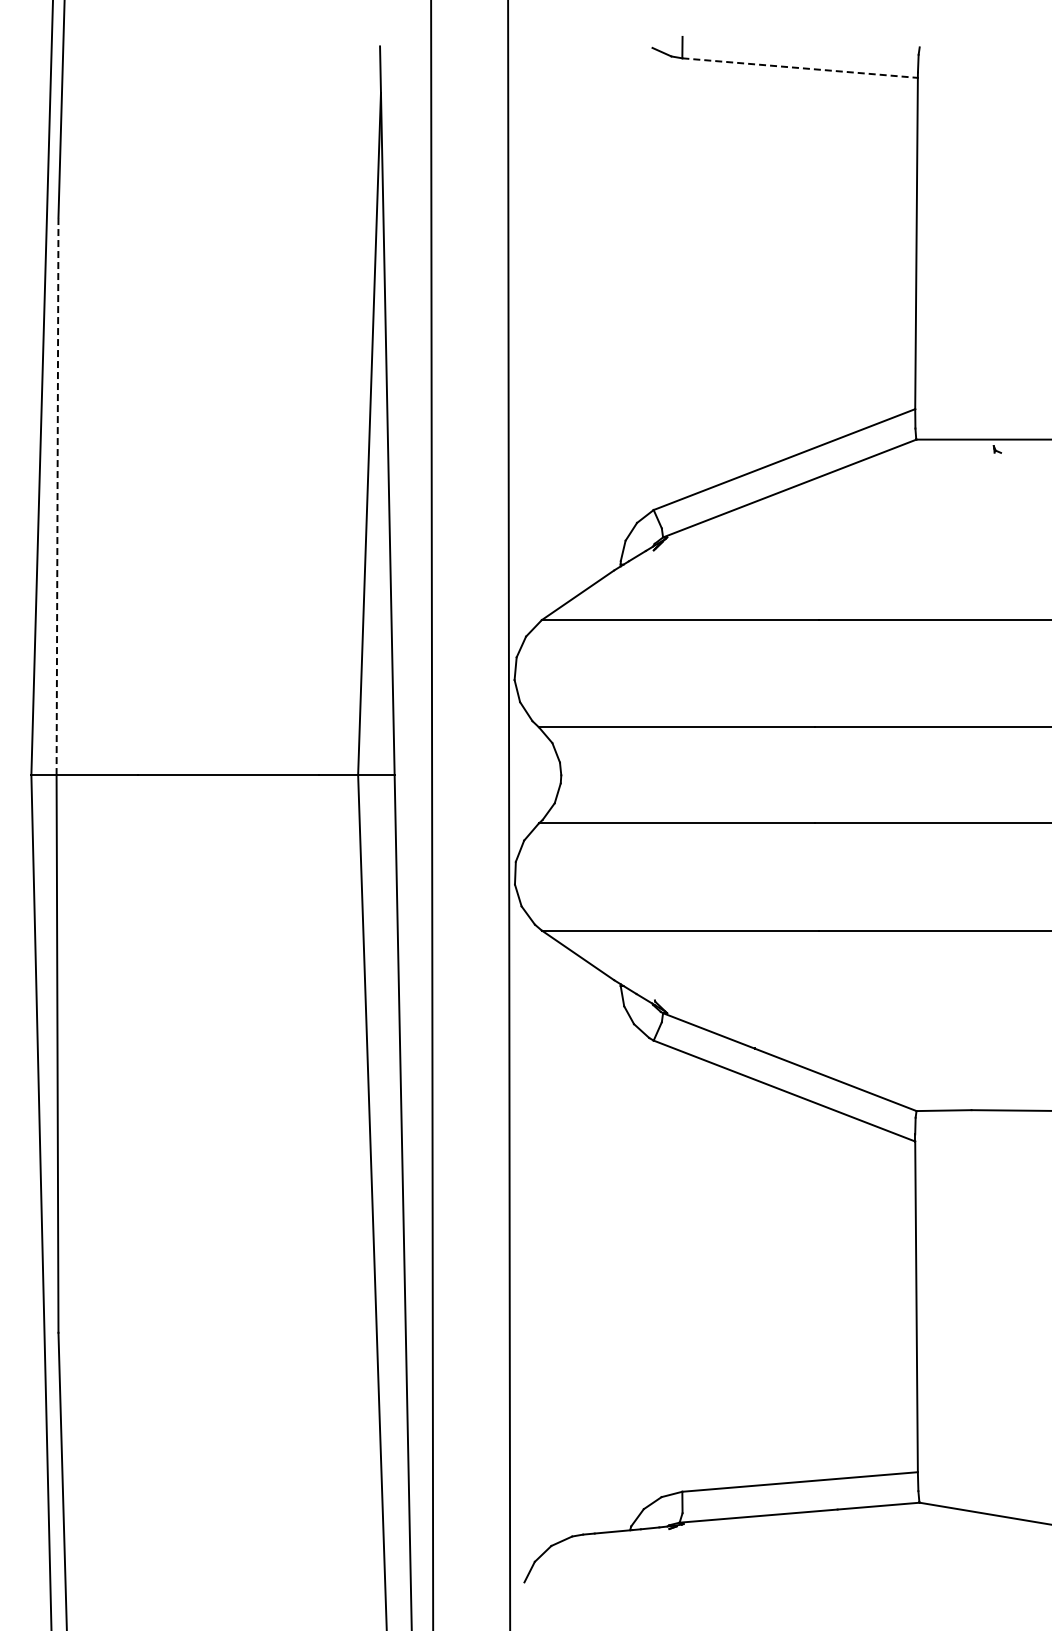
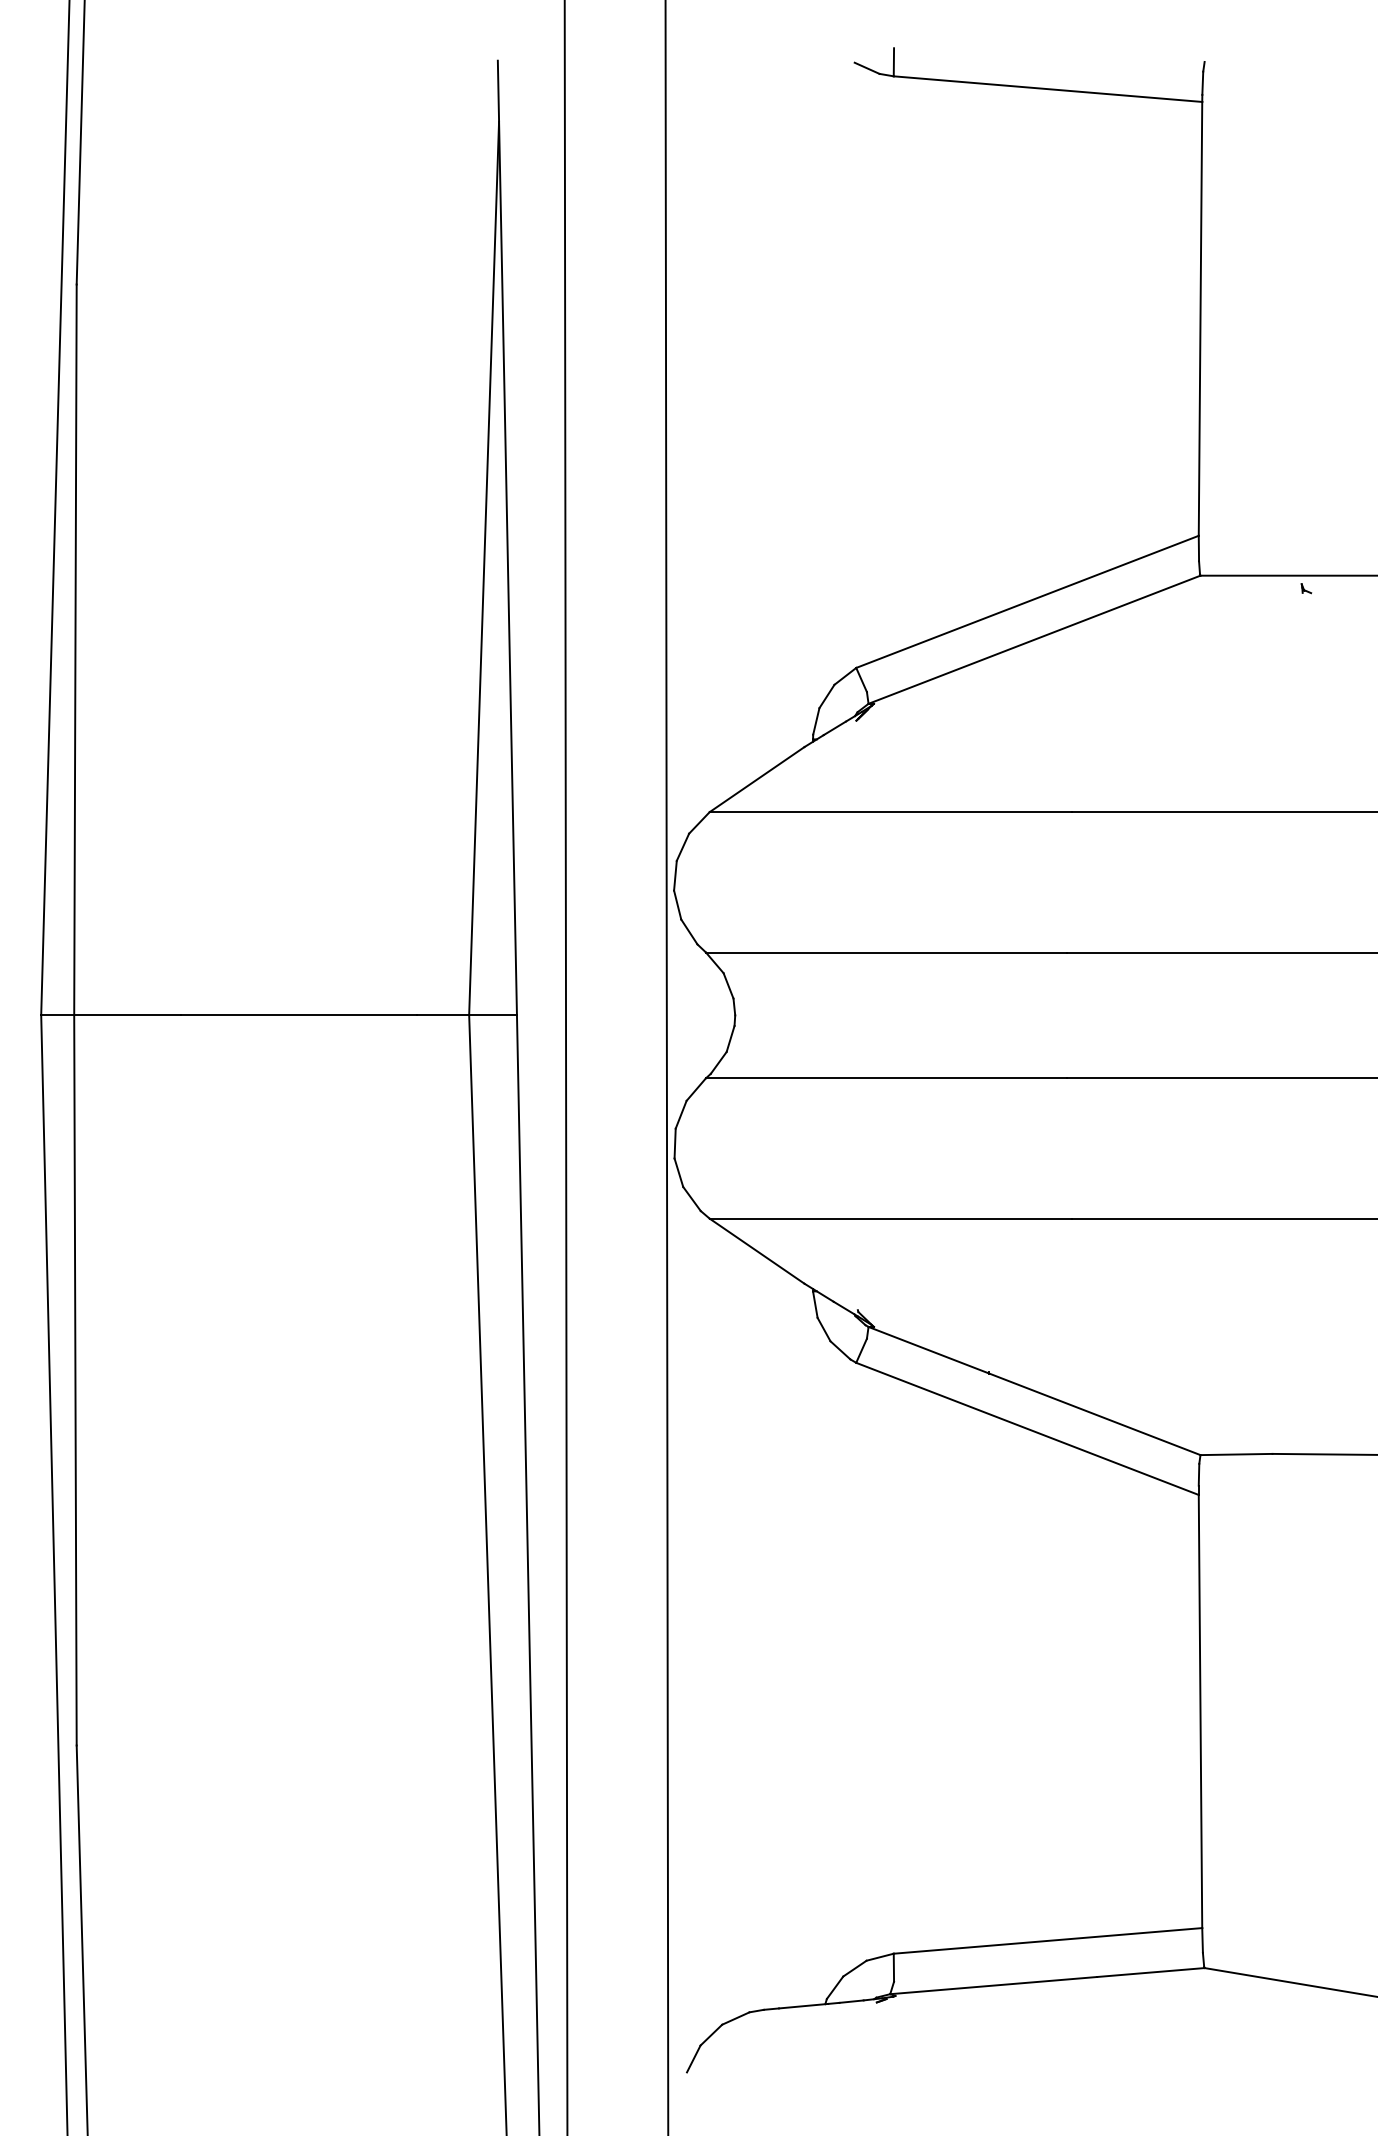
line: (800, 68) -> (1048, 89), dashed -> solid
line: (57, 496) -> (75, 650), dashed -> solid

